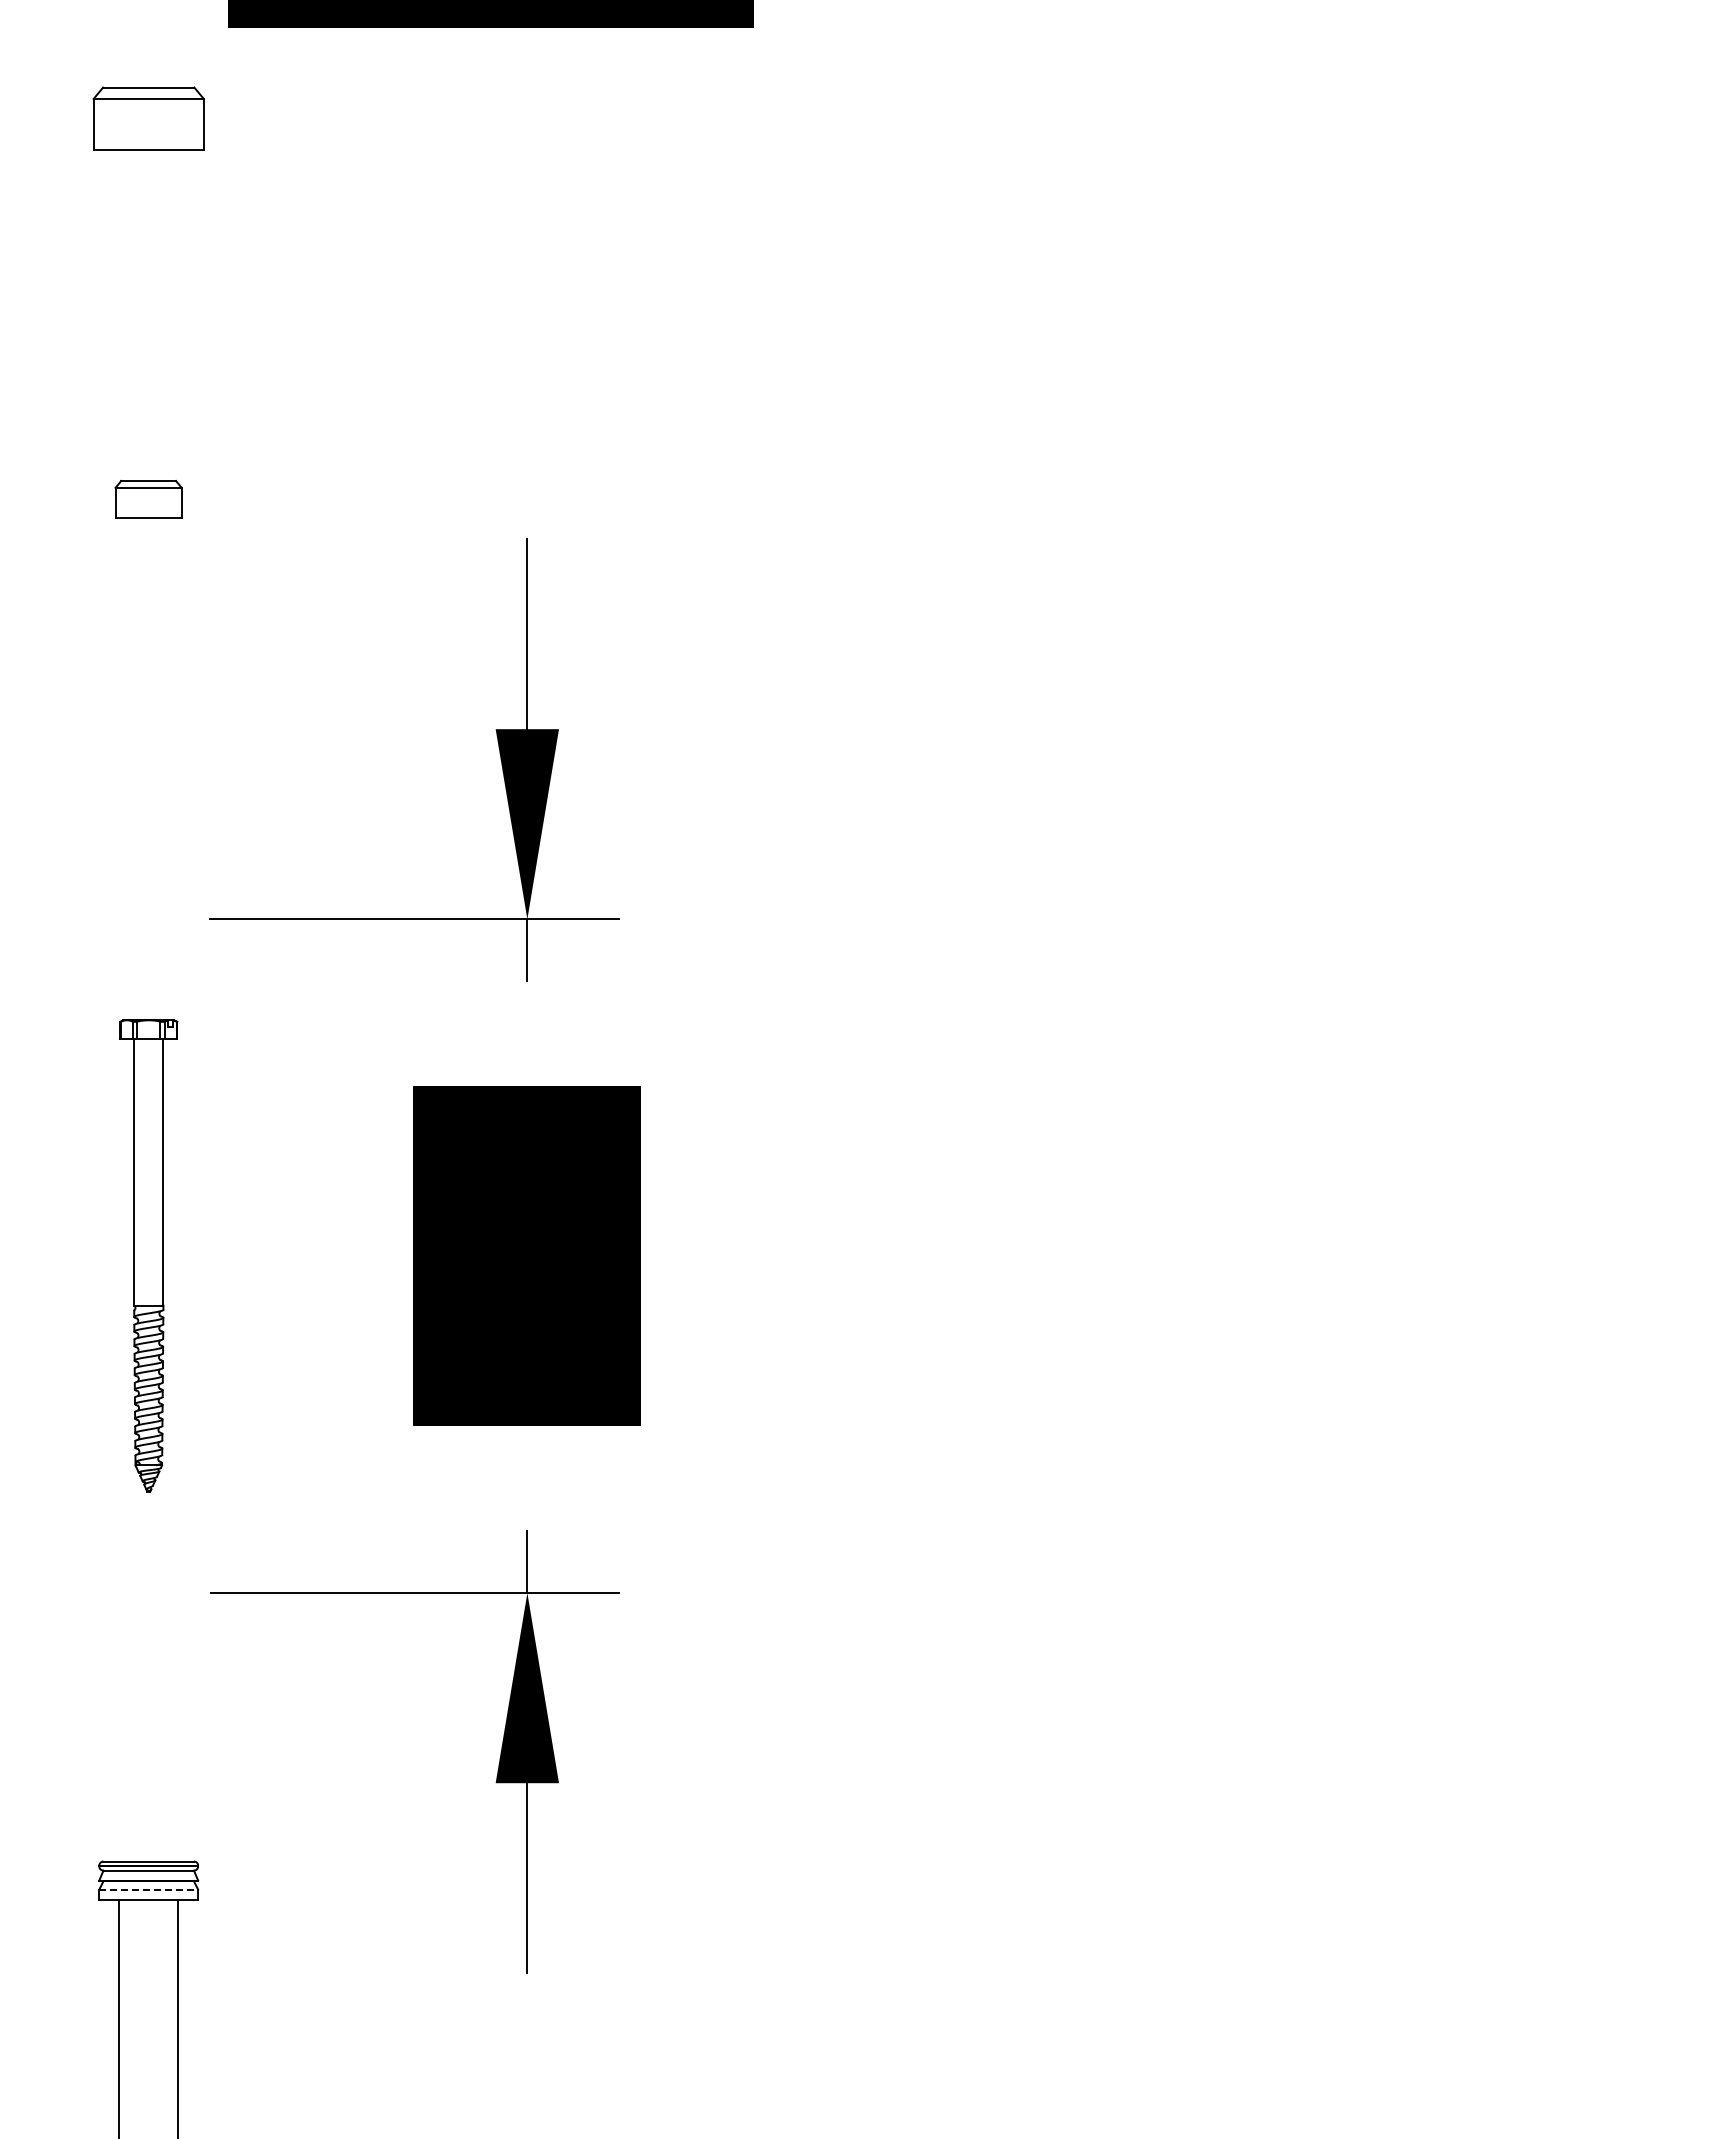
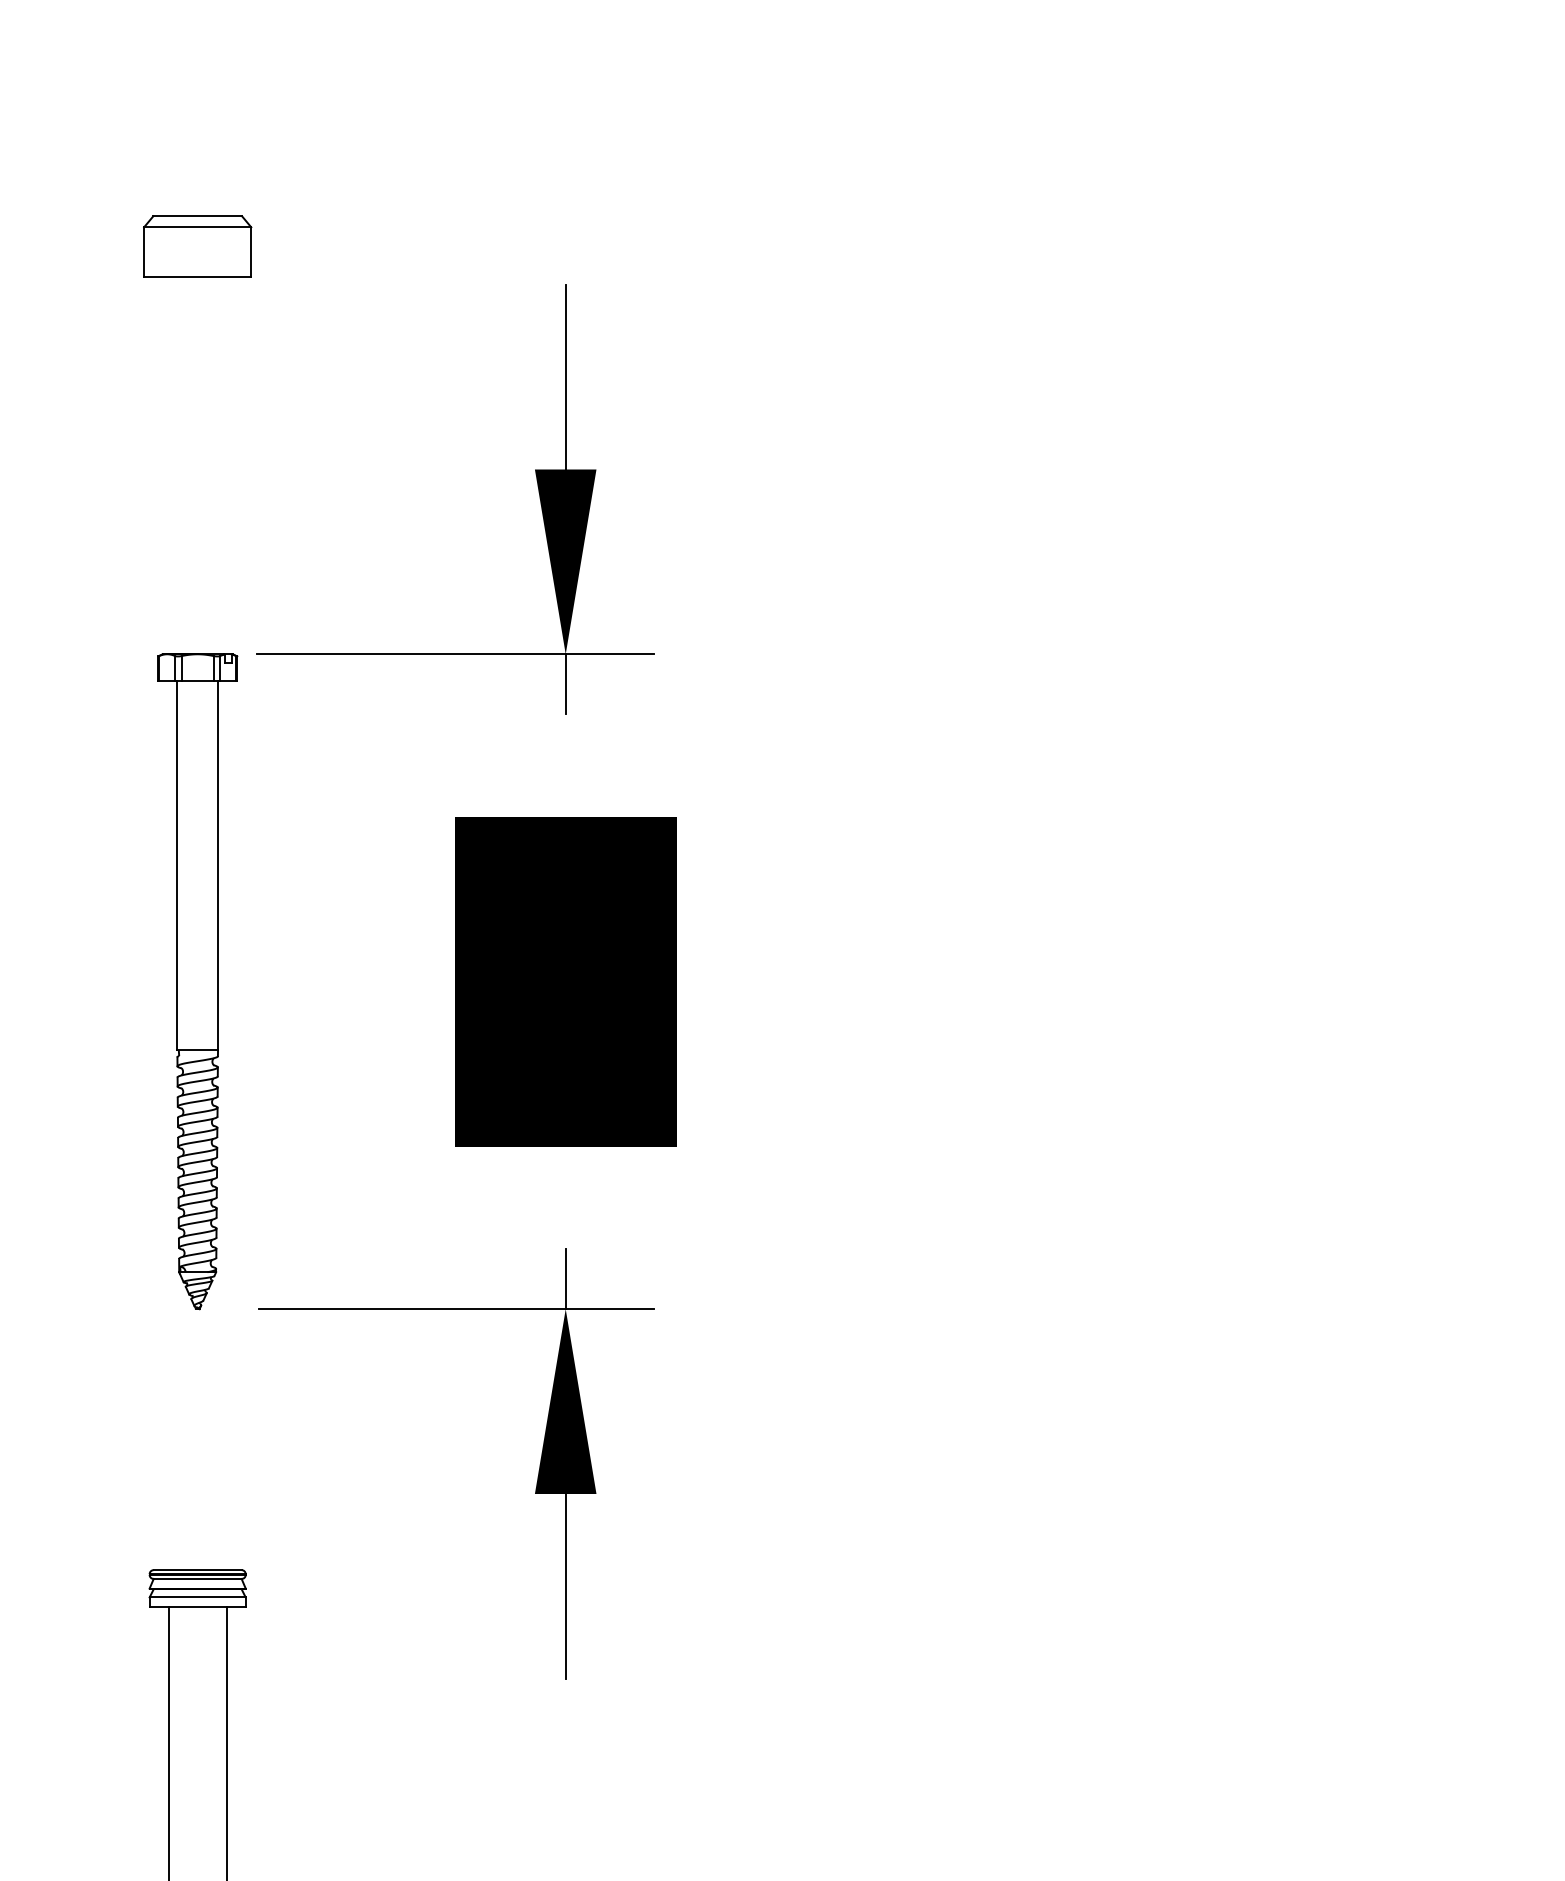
part: (148, 499) -> (197, 246), size x1.67
part: (148, 1255) -> (197, 981), size x1.43
line: (149, 1889) -> (198, 1597), dashed -> solid

